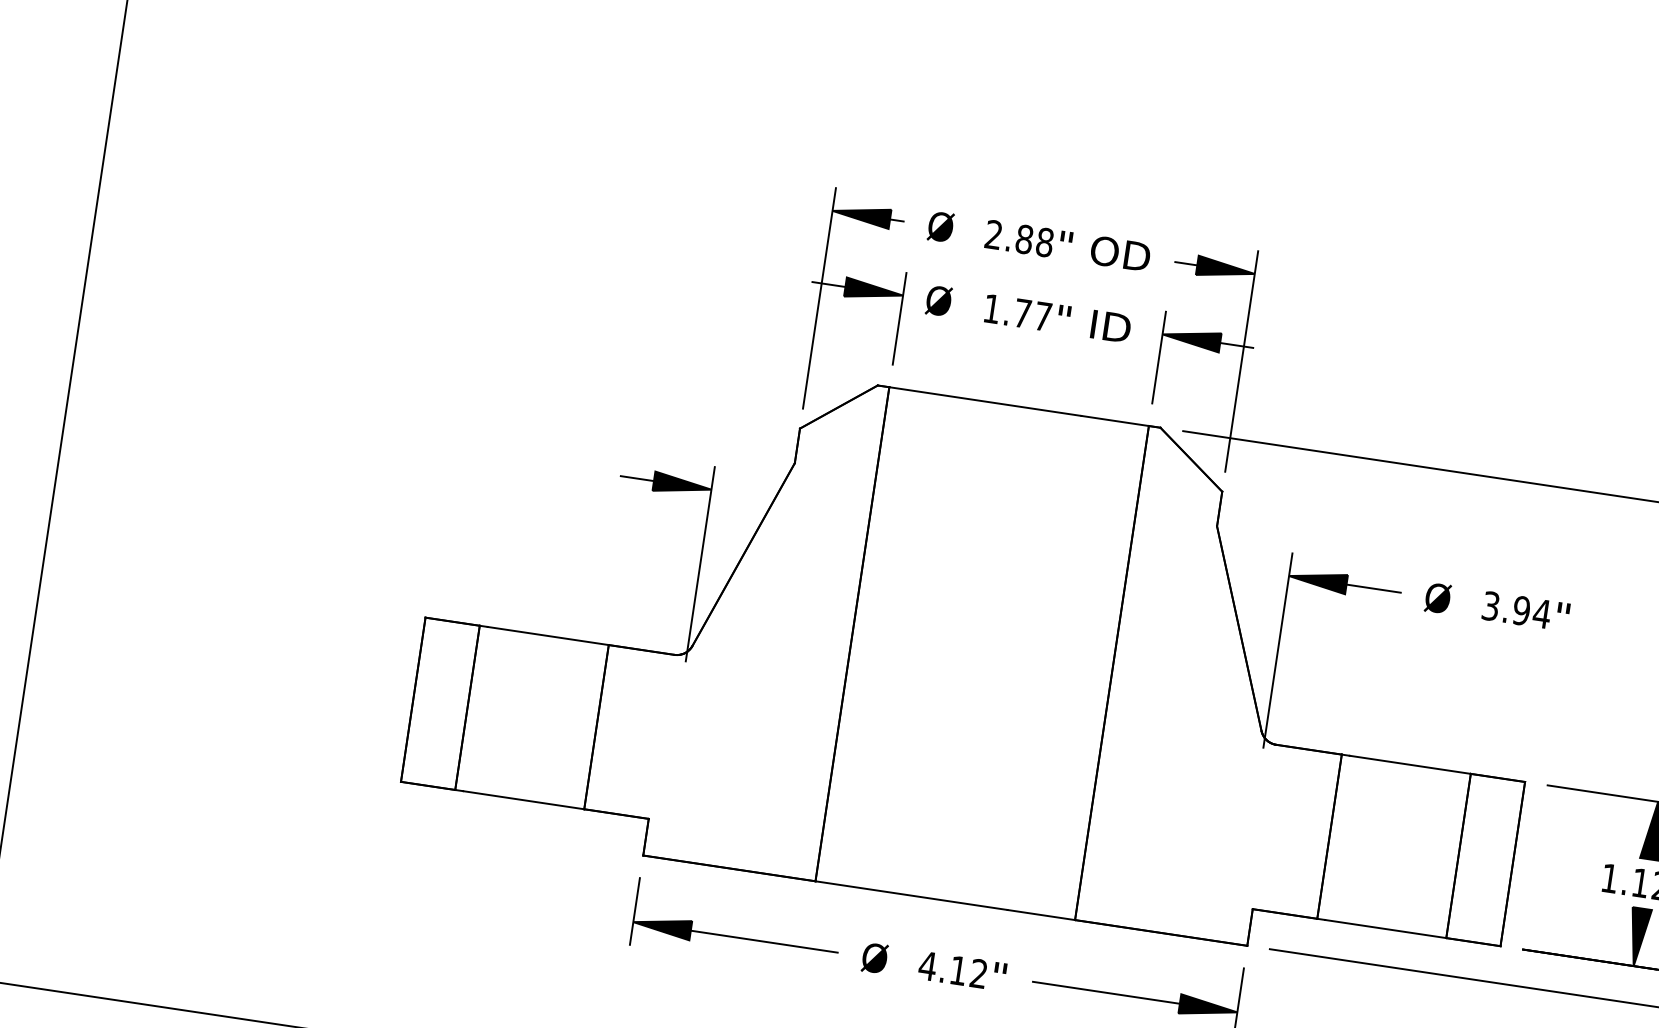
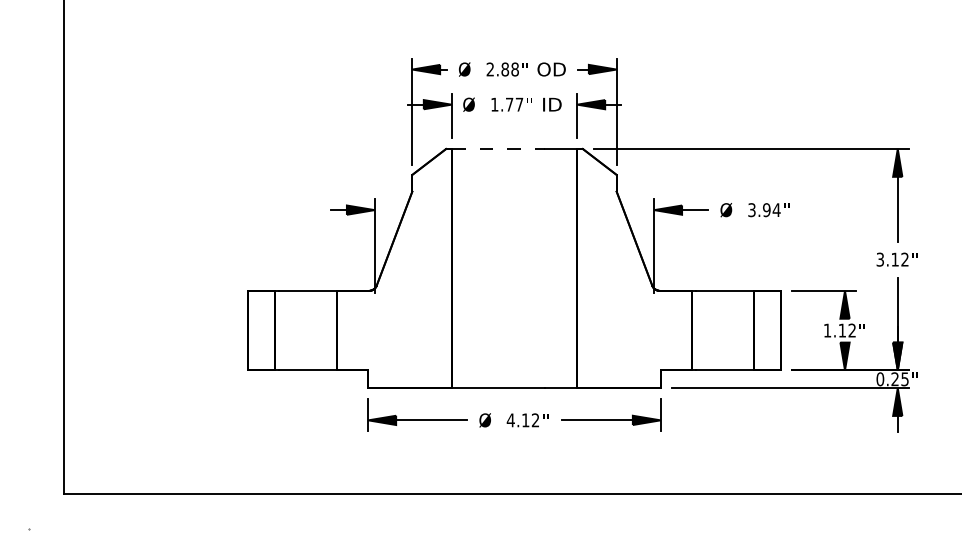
line: (985, 402) -> (498, 149), solid -> dashed

